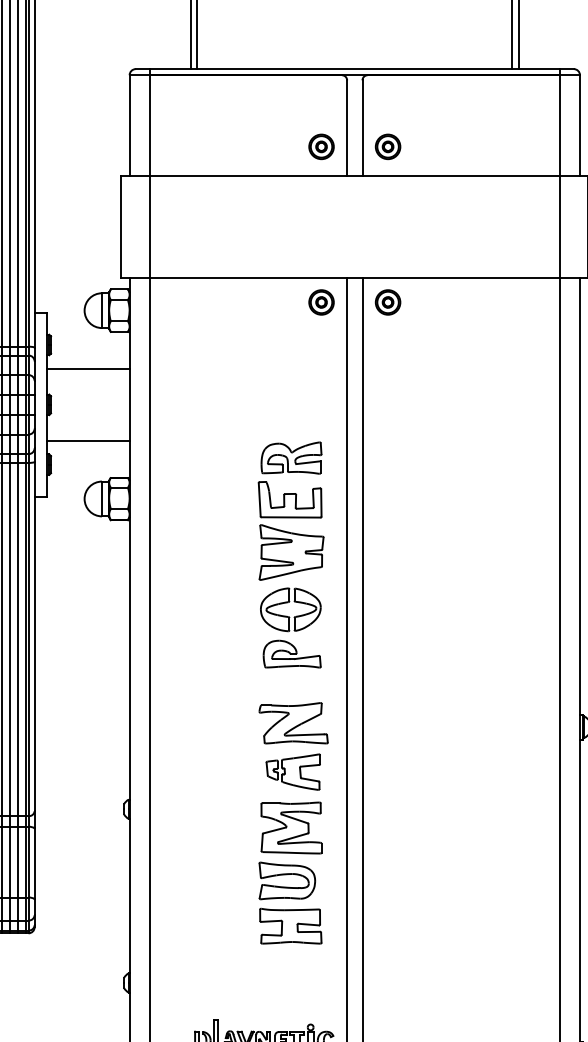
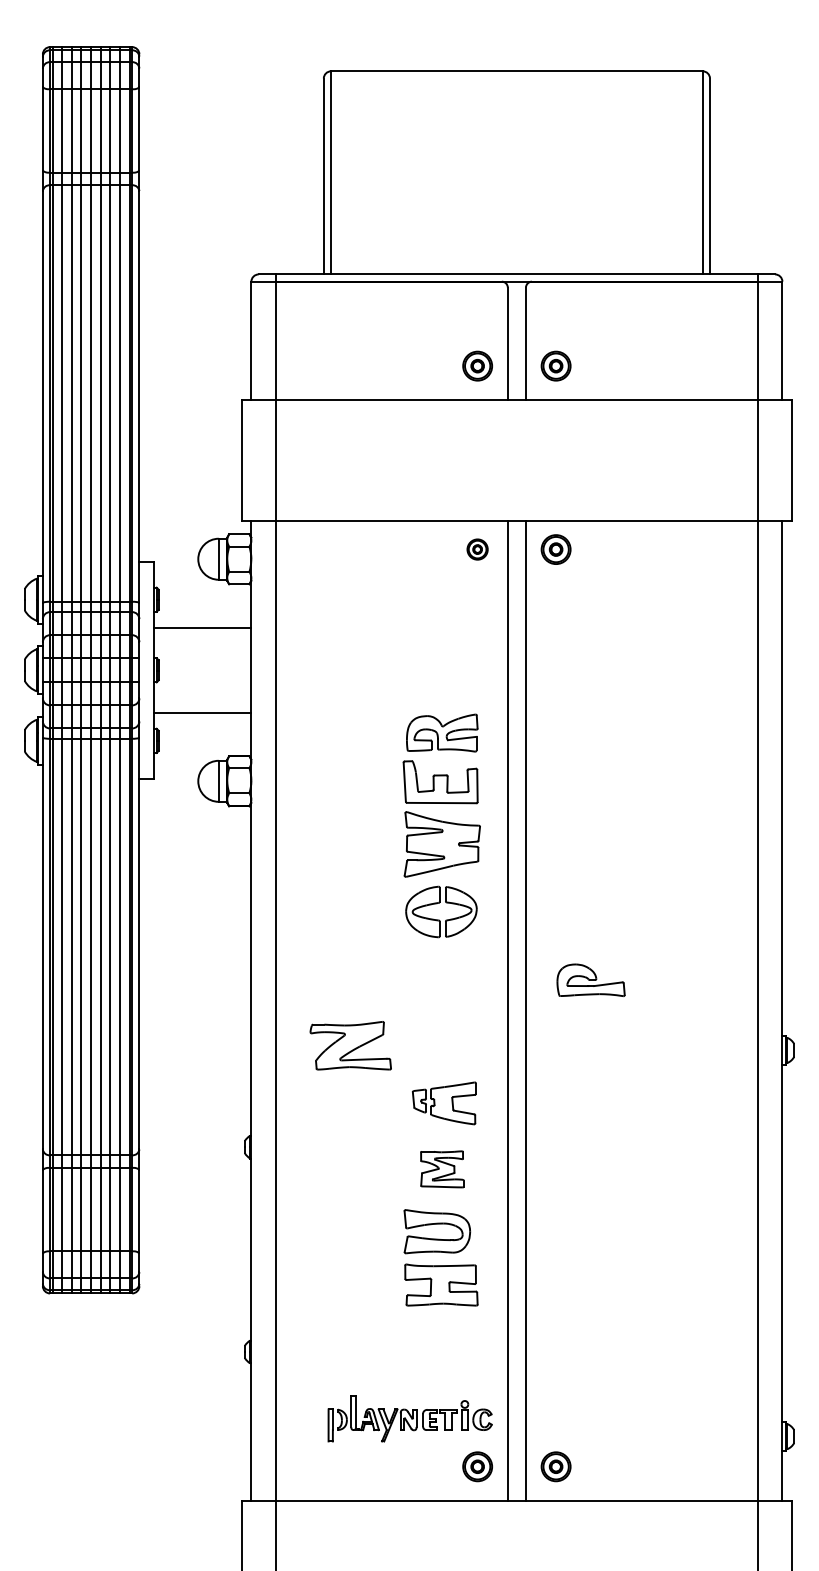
part: (321, 302) -> (477, 549), size x0.7
part: (291, 653) -> (590, 979), moved
part: (293, 723) -> (350, 1045), moved
part: (291, 828) -> (442, 1169), size x0.6

